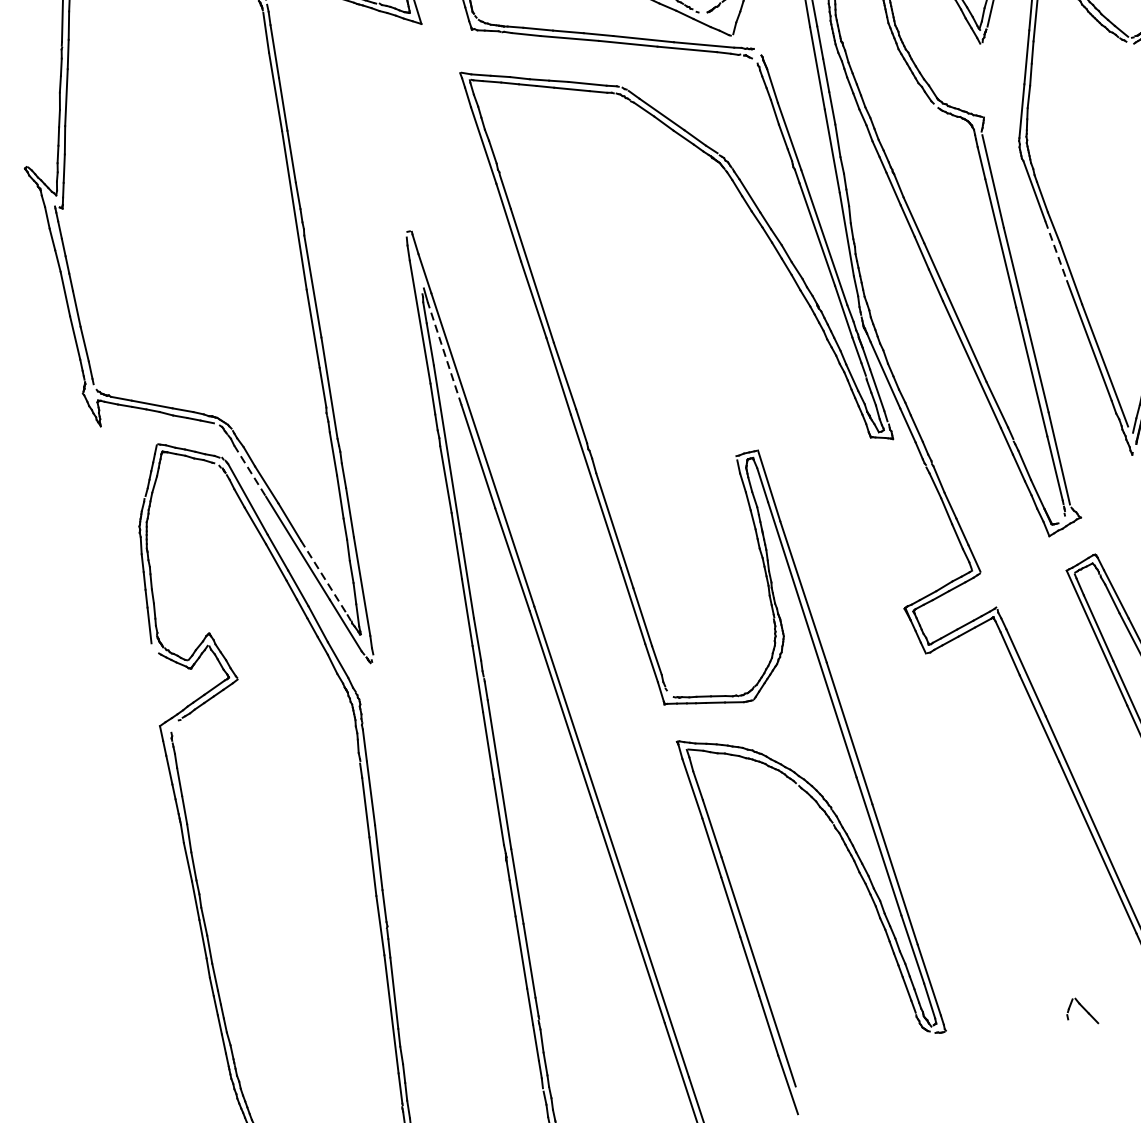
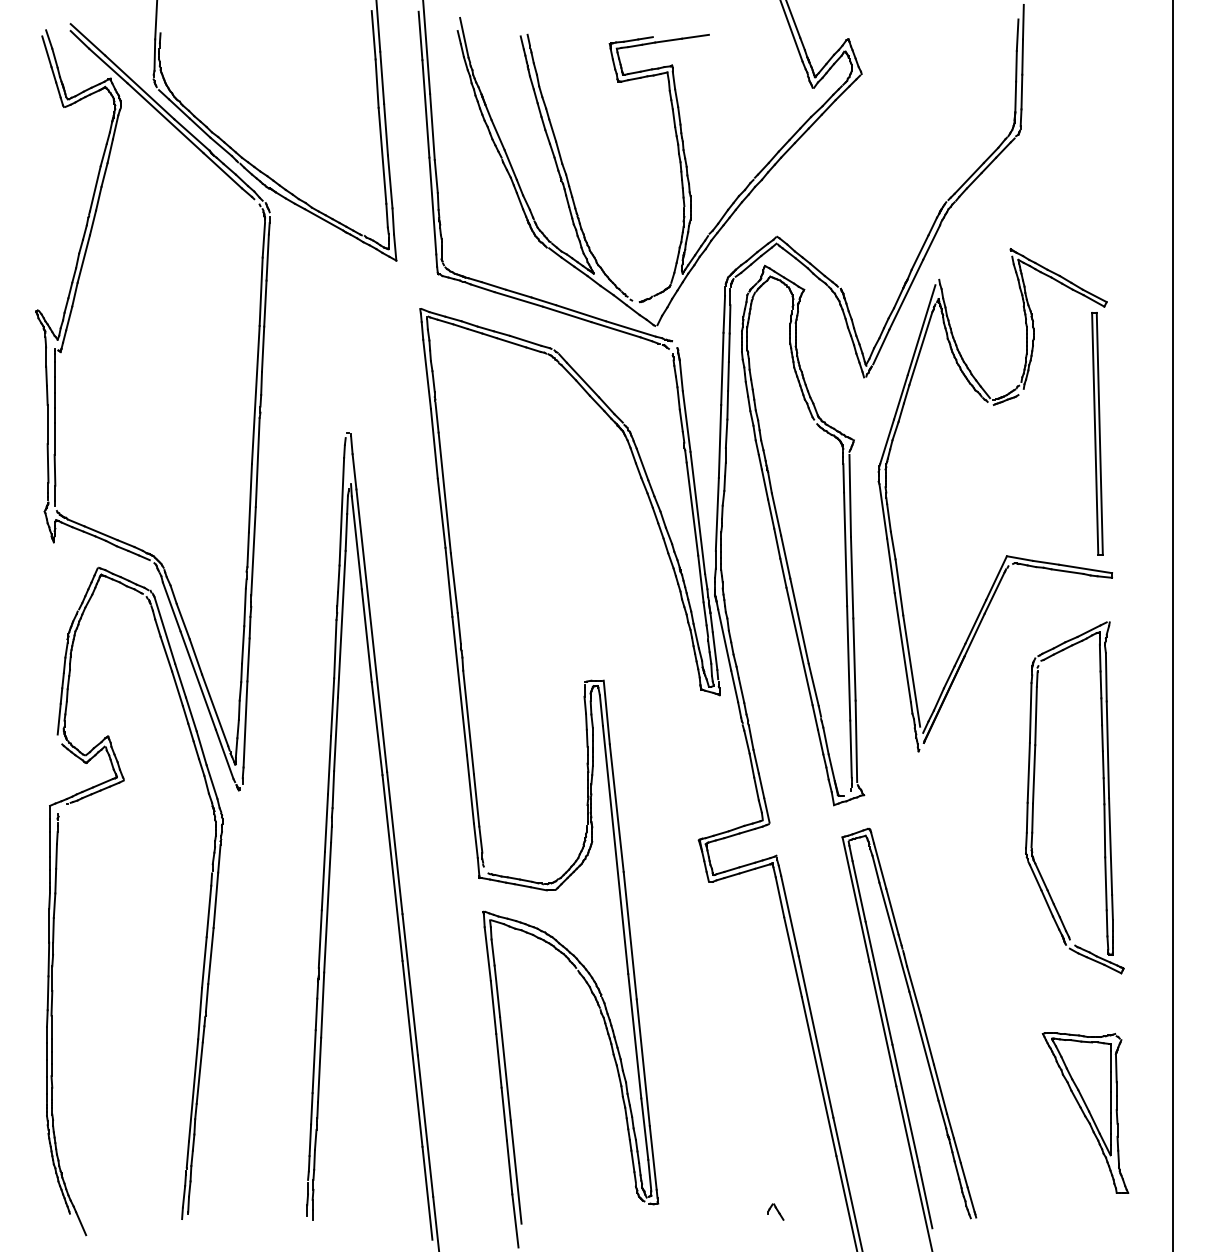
line: (1055, 250) -> (890, 565), dashed -> solid
line: (444, 353) -> (356, 542), dashed -> solid
line: (249, 471) -> (171, 607), dashed -> solid
line: (324, 578) -> (215, 710), dashed -> solid
part: (1080, 1011) -> (775, 1211), size x0.62

